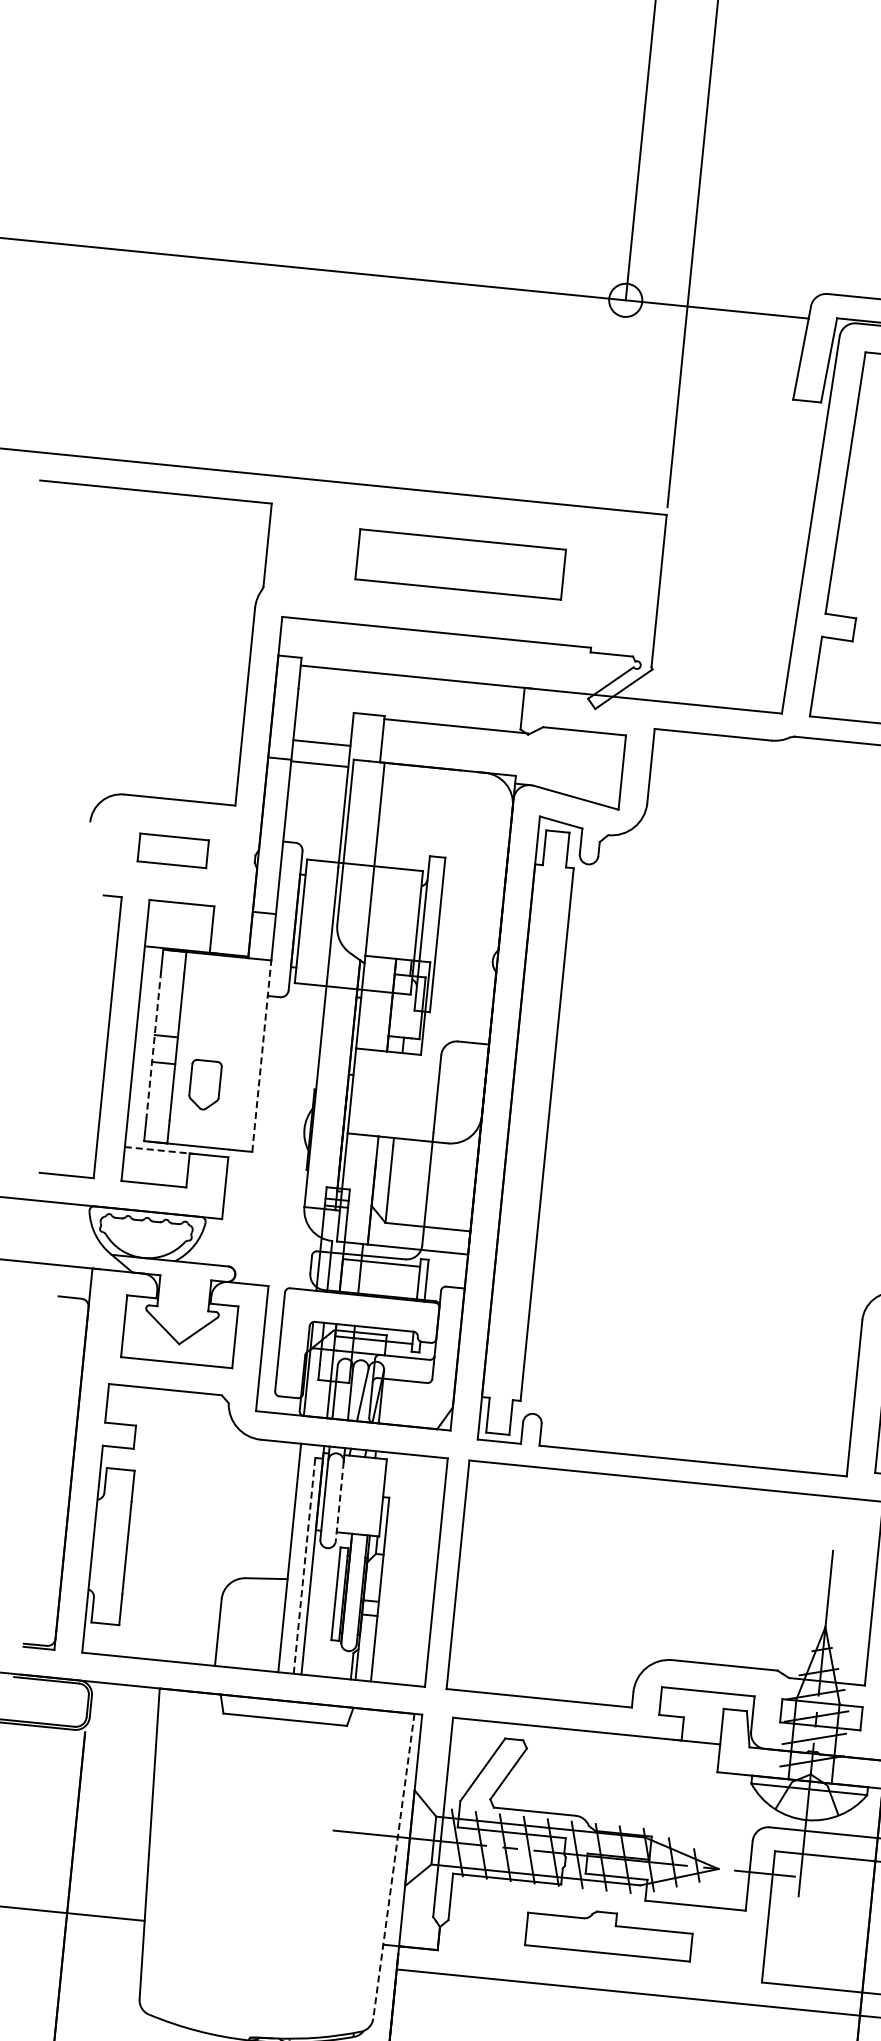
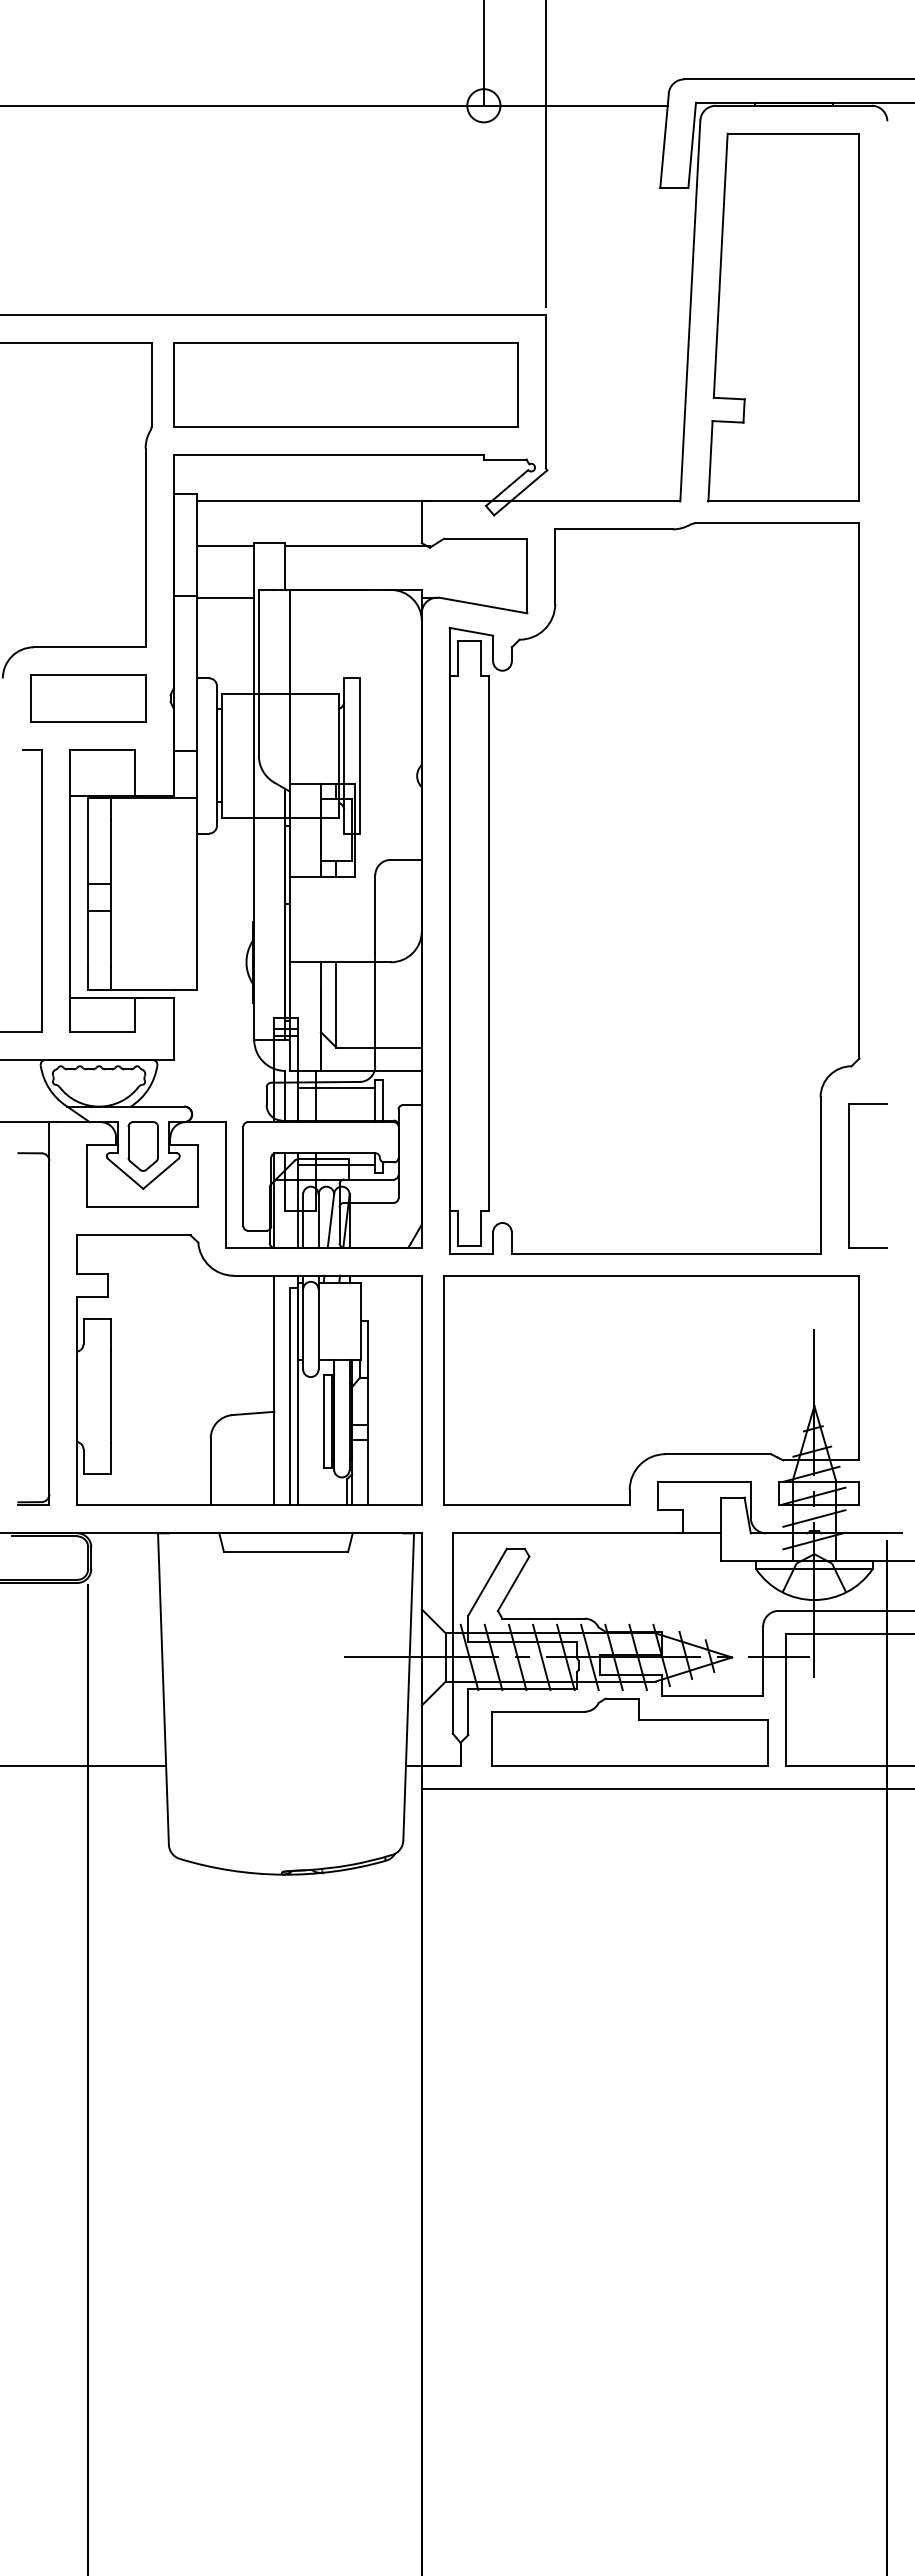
part: (460, 563) -> (345, 384), size x1.67
line: (321, 743) -> (225, 546), moved
part: (173, 850) -> (88, 698), size x1.67
line: (154, 1044) -> (88, 893), dashed -> solid
line: (261, 1055) -> (196, 893), dashed -> solid
part: (204, 1085) -> (142, 1146), moved
line: (160, 1151) -> (105, 998), dashed -> solid
line: (339, 1501) -> (318, 1329), dashed -> solid
line: (304, 1565) -> (289, 1396), dashed -> solid
line: (393, 1865) -> (408, 1686), dashed -> solid
part: (609, 1932) -> (629, 1731), size x1.67

